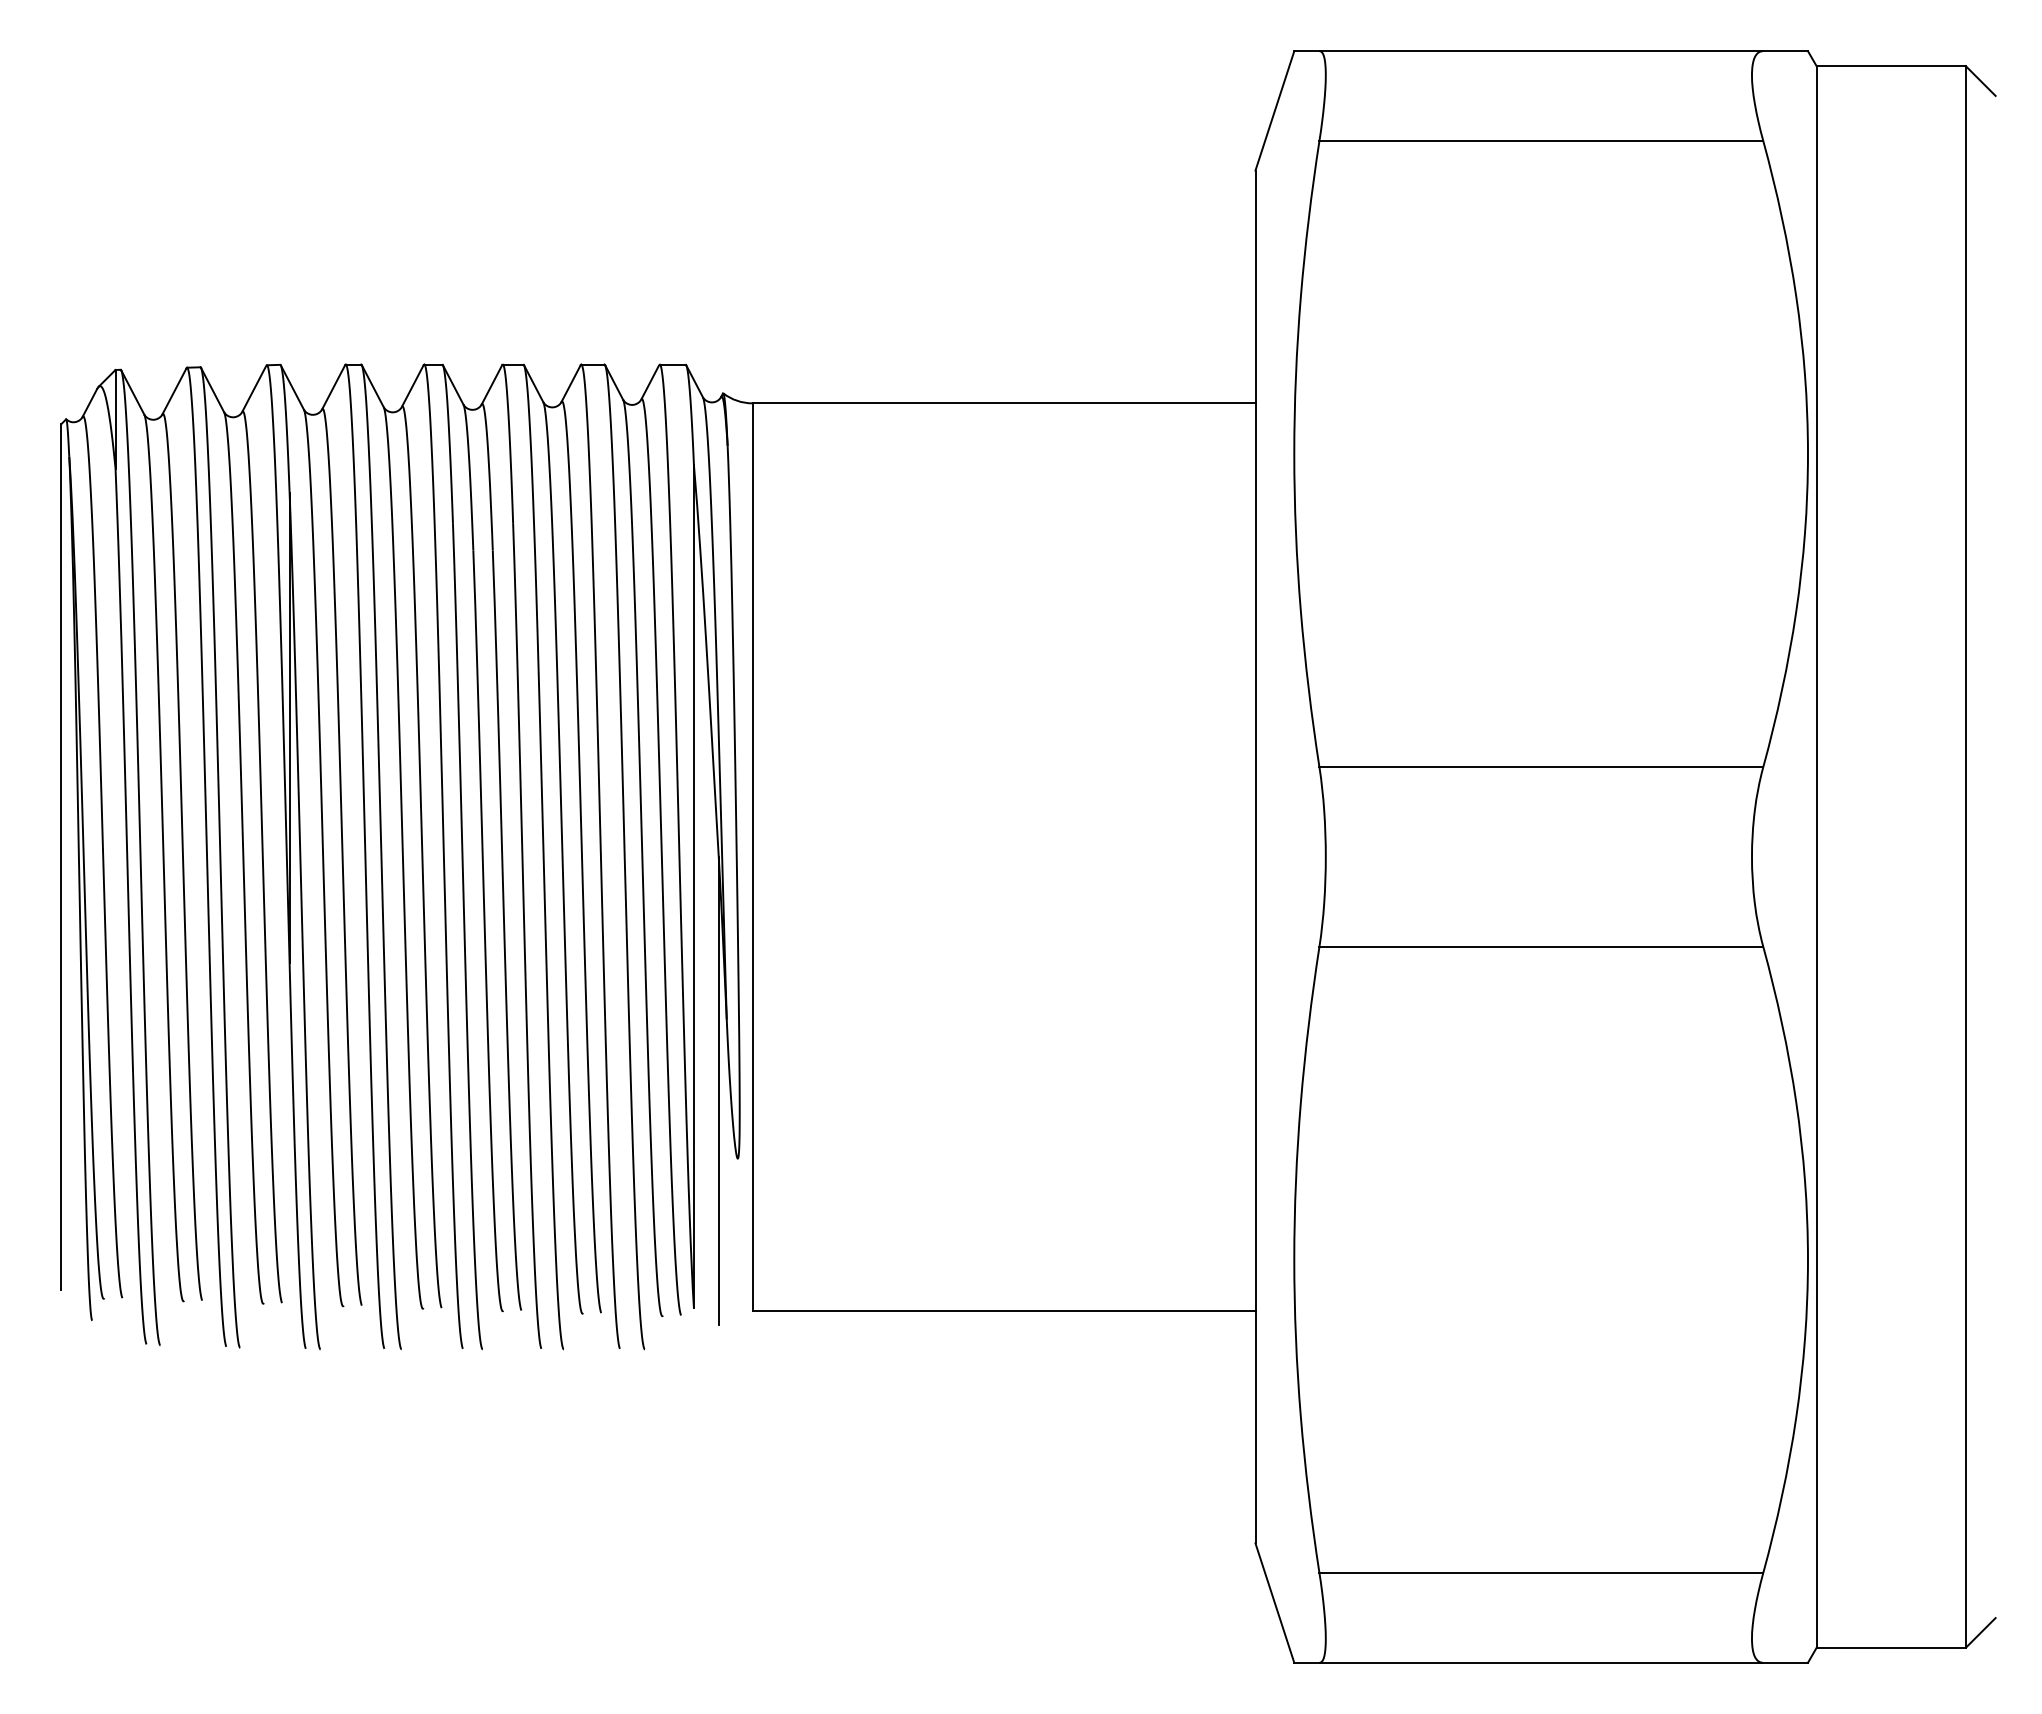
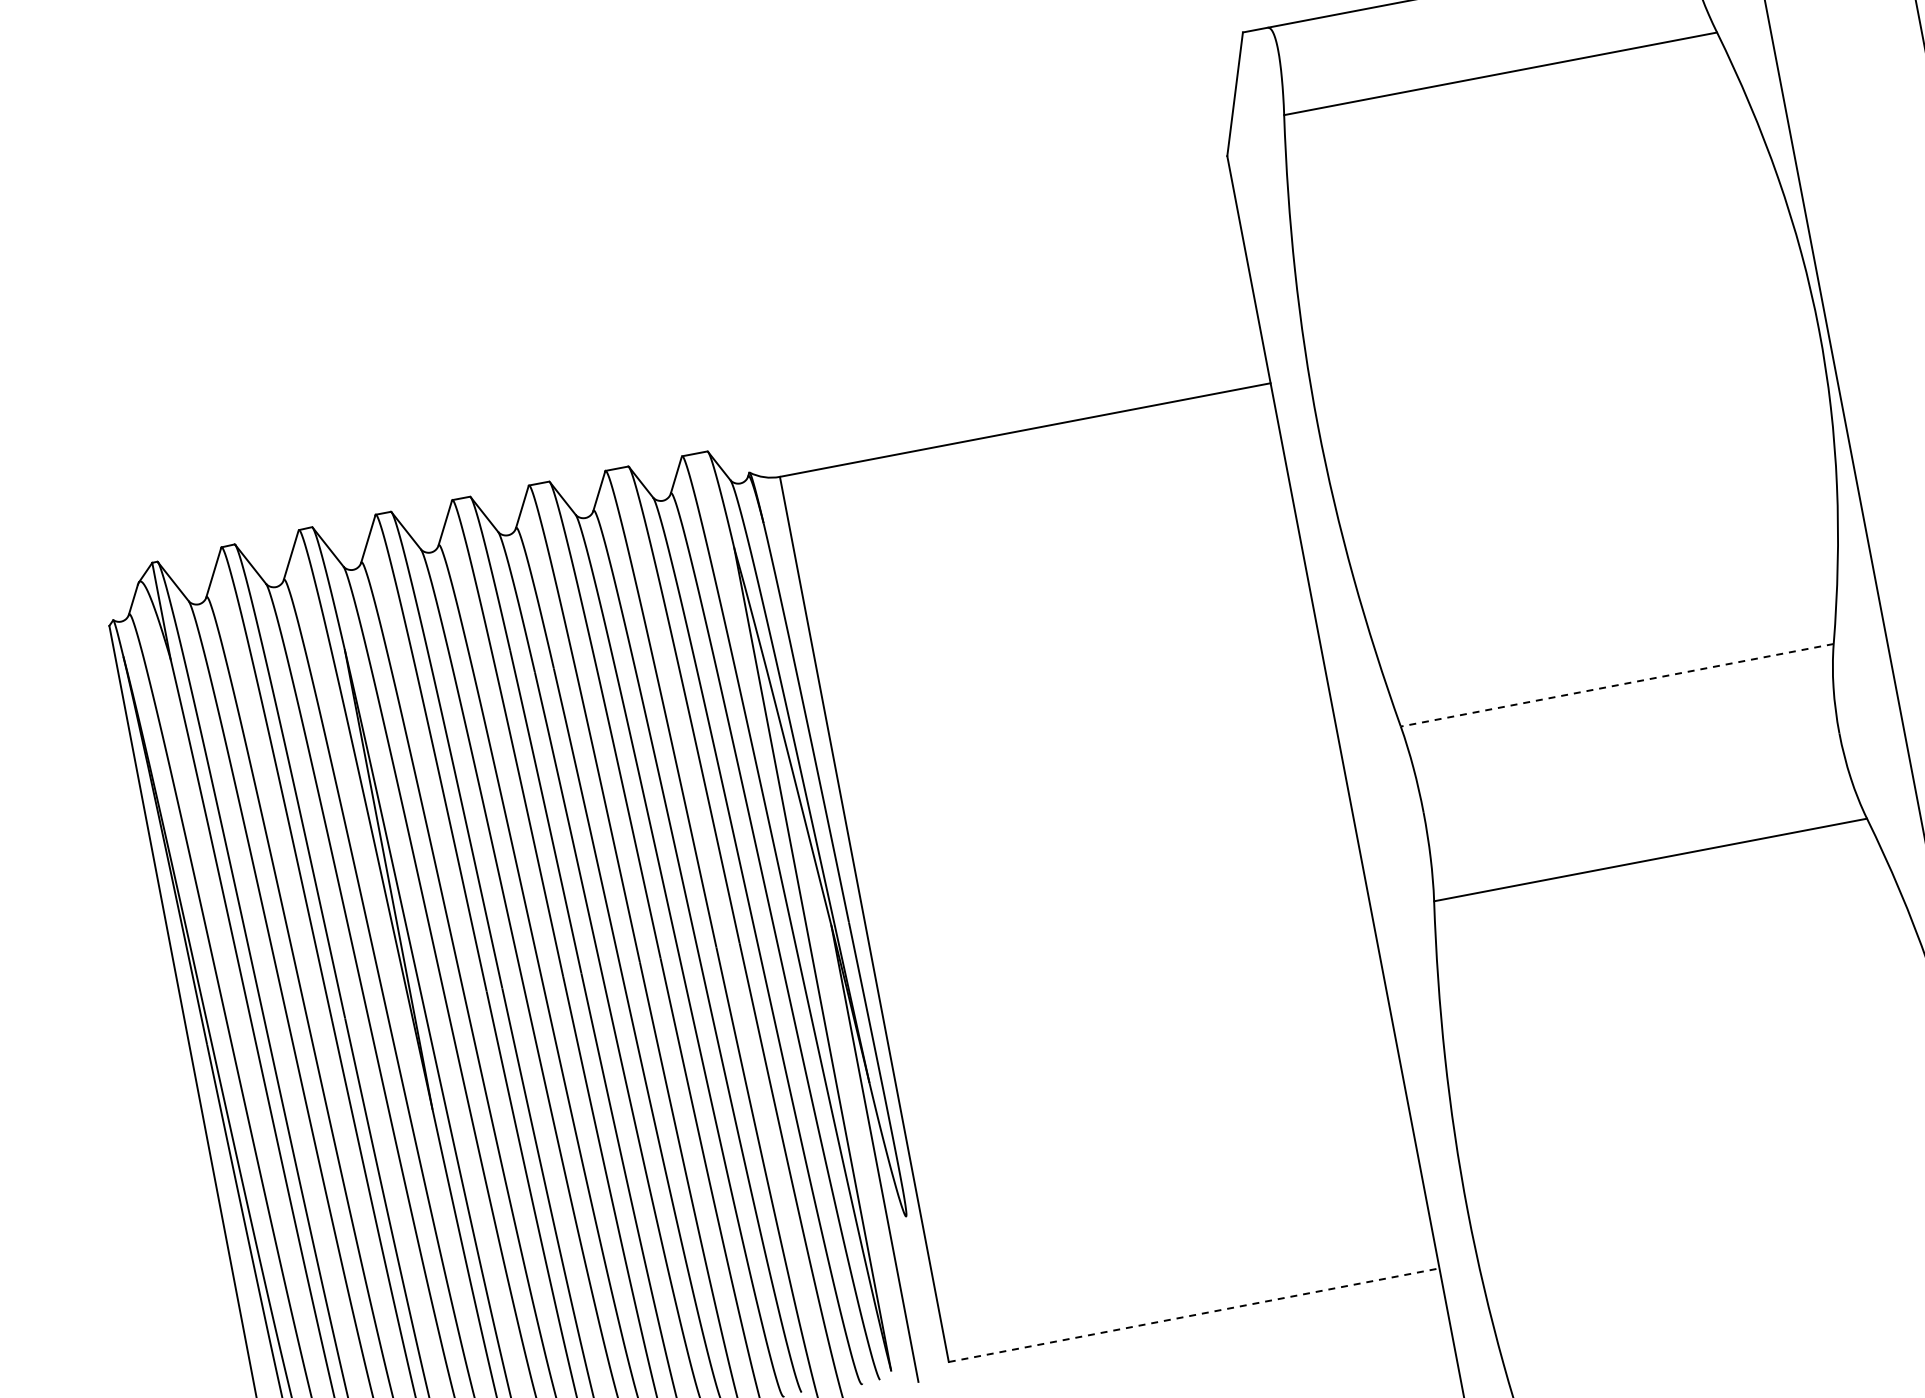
line: (1541, 767) -> (1617, 685), solid -> dashed
line: (1004, 1310) -> (1194, 1314), solid -> dashed

